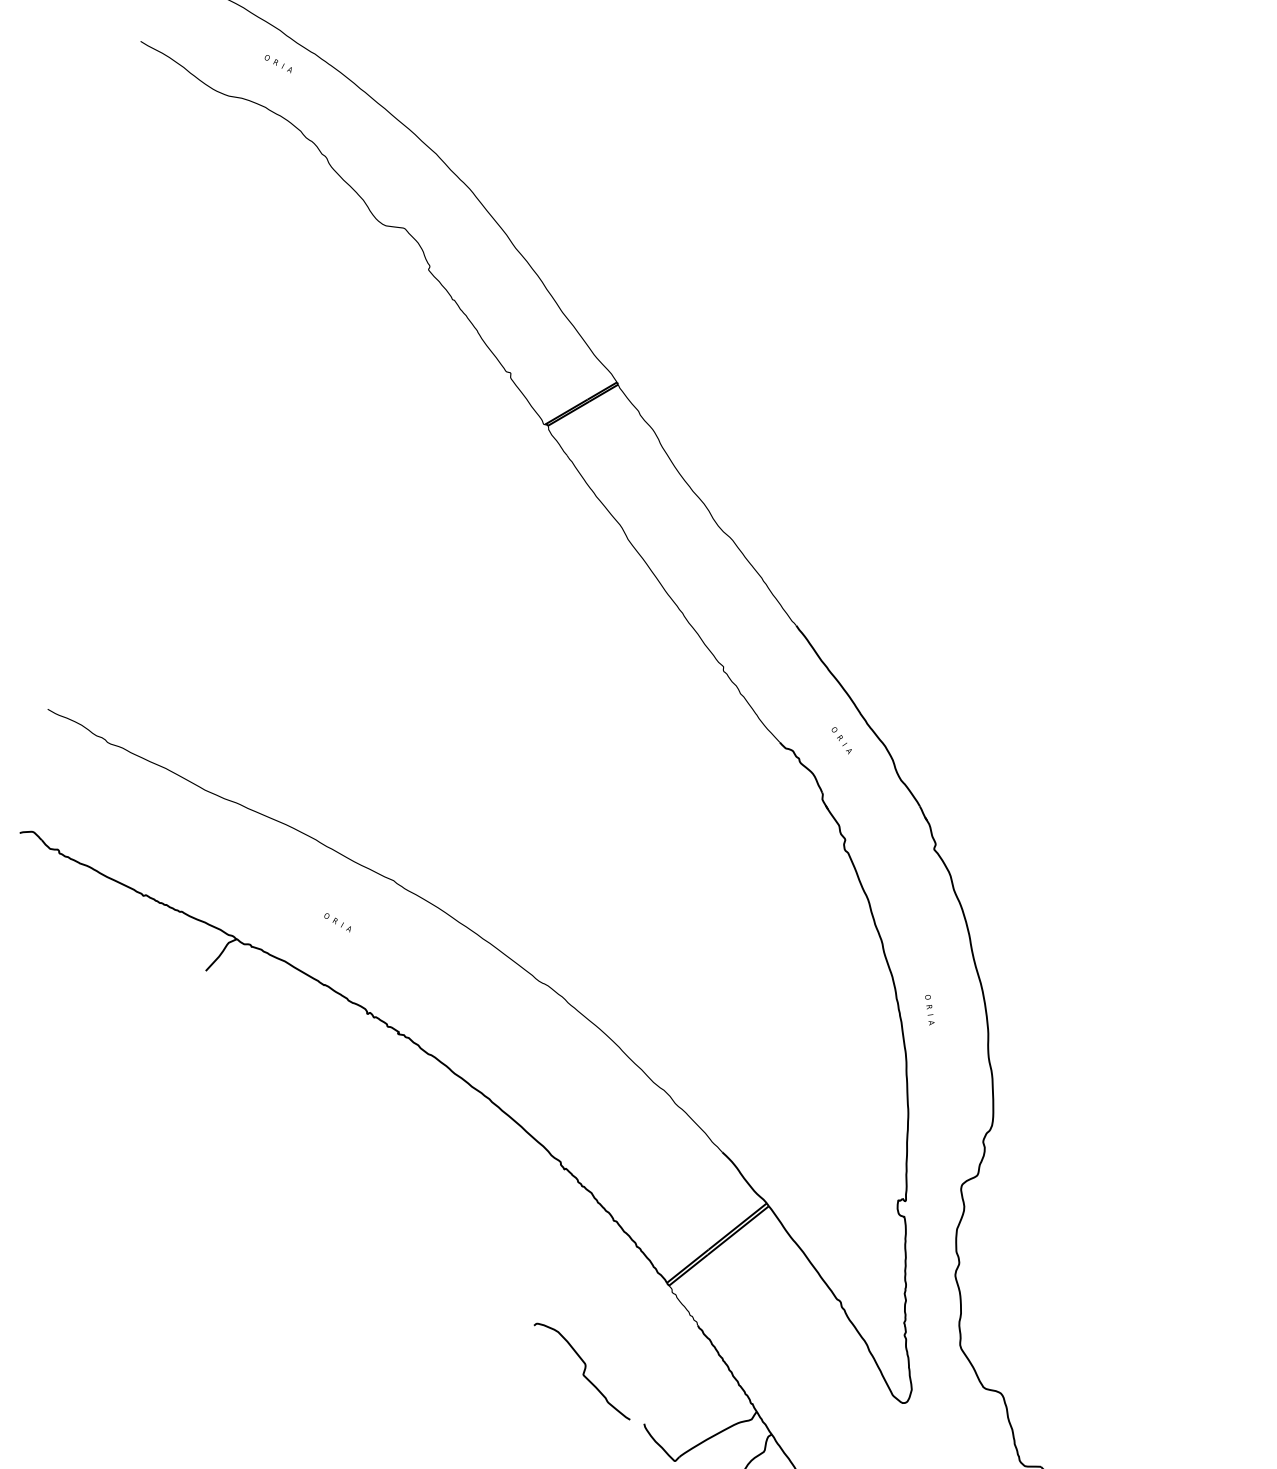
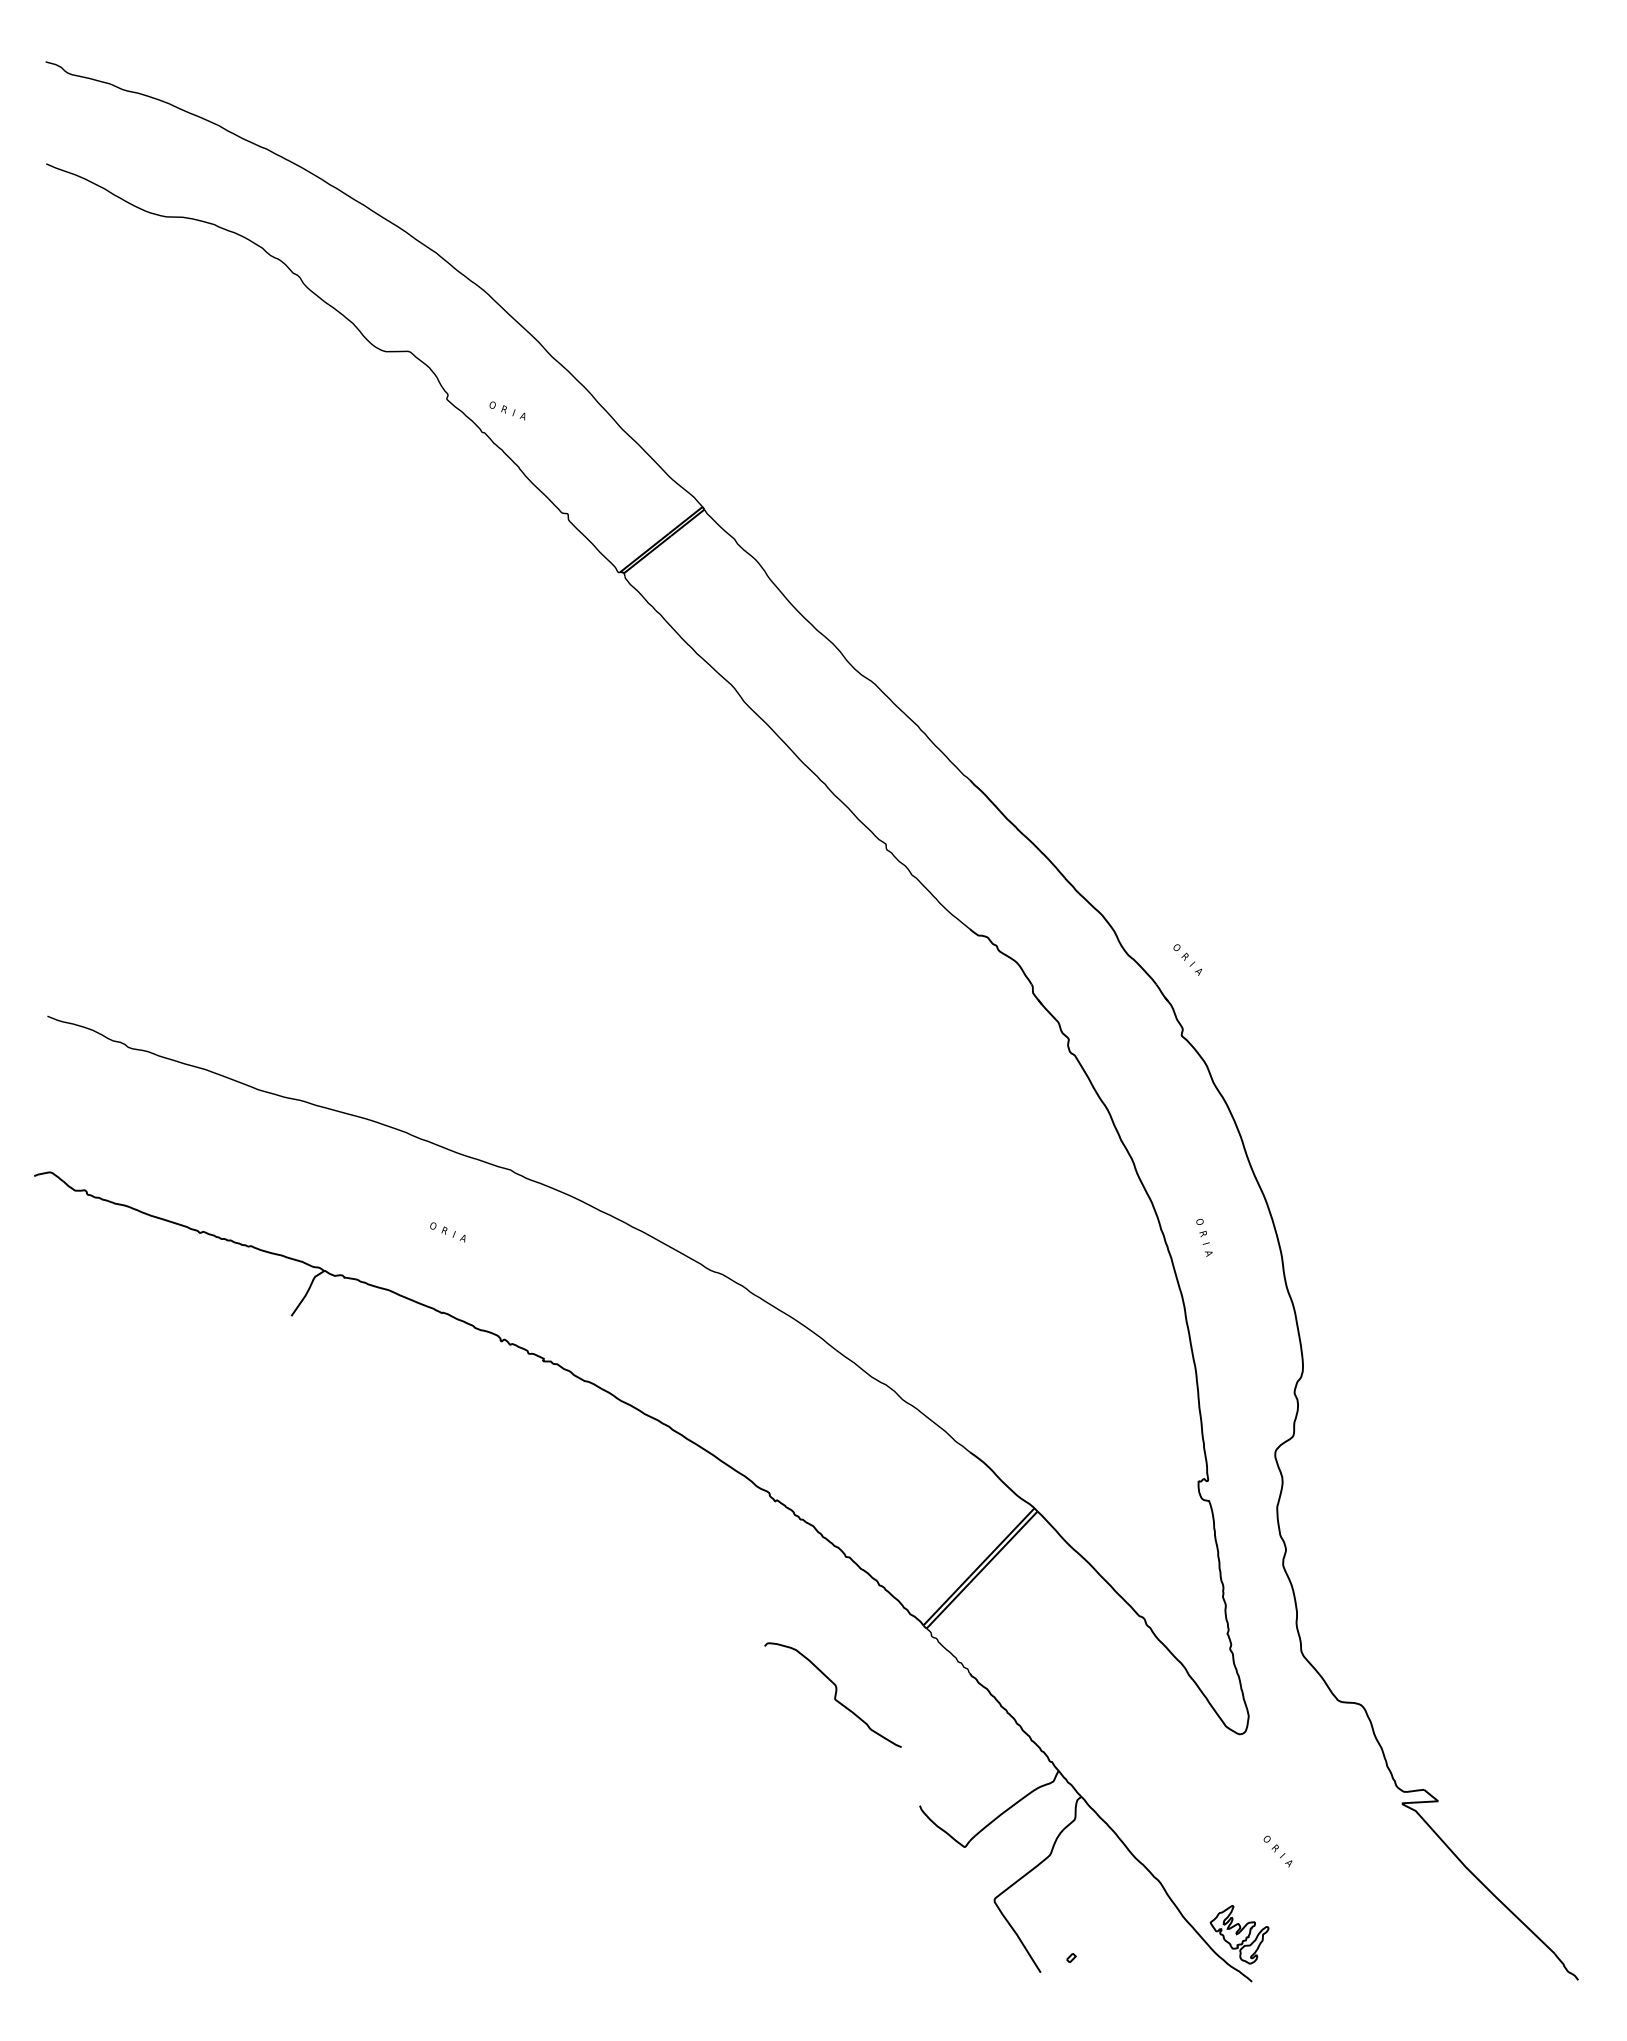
text: (278, 63) -> (507, 410), moved
text: (841, 740) -> (1187, 959), moved
curve: (583, 1371) -> (834, 1694), moved

